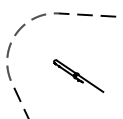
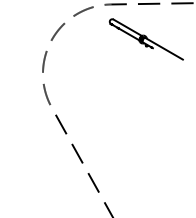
part: (78, 76) -> (145, 39), moved

